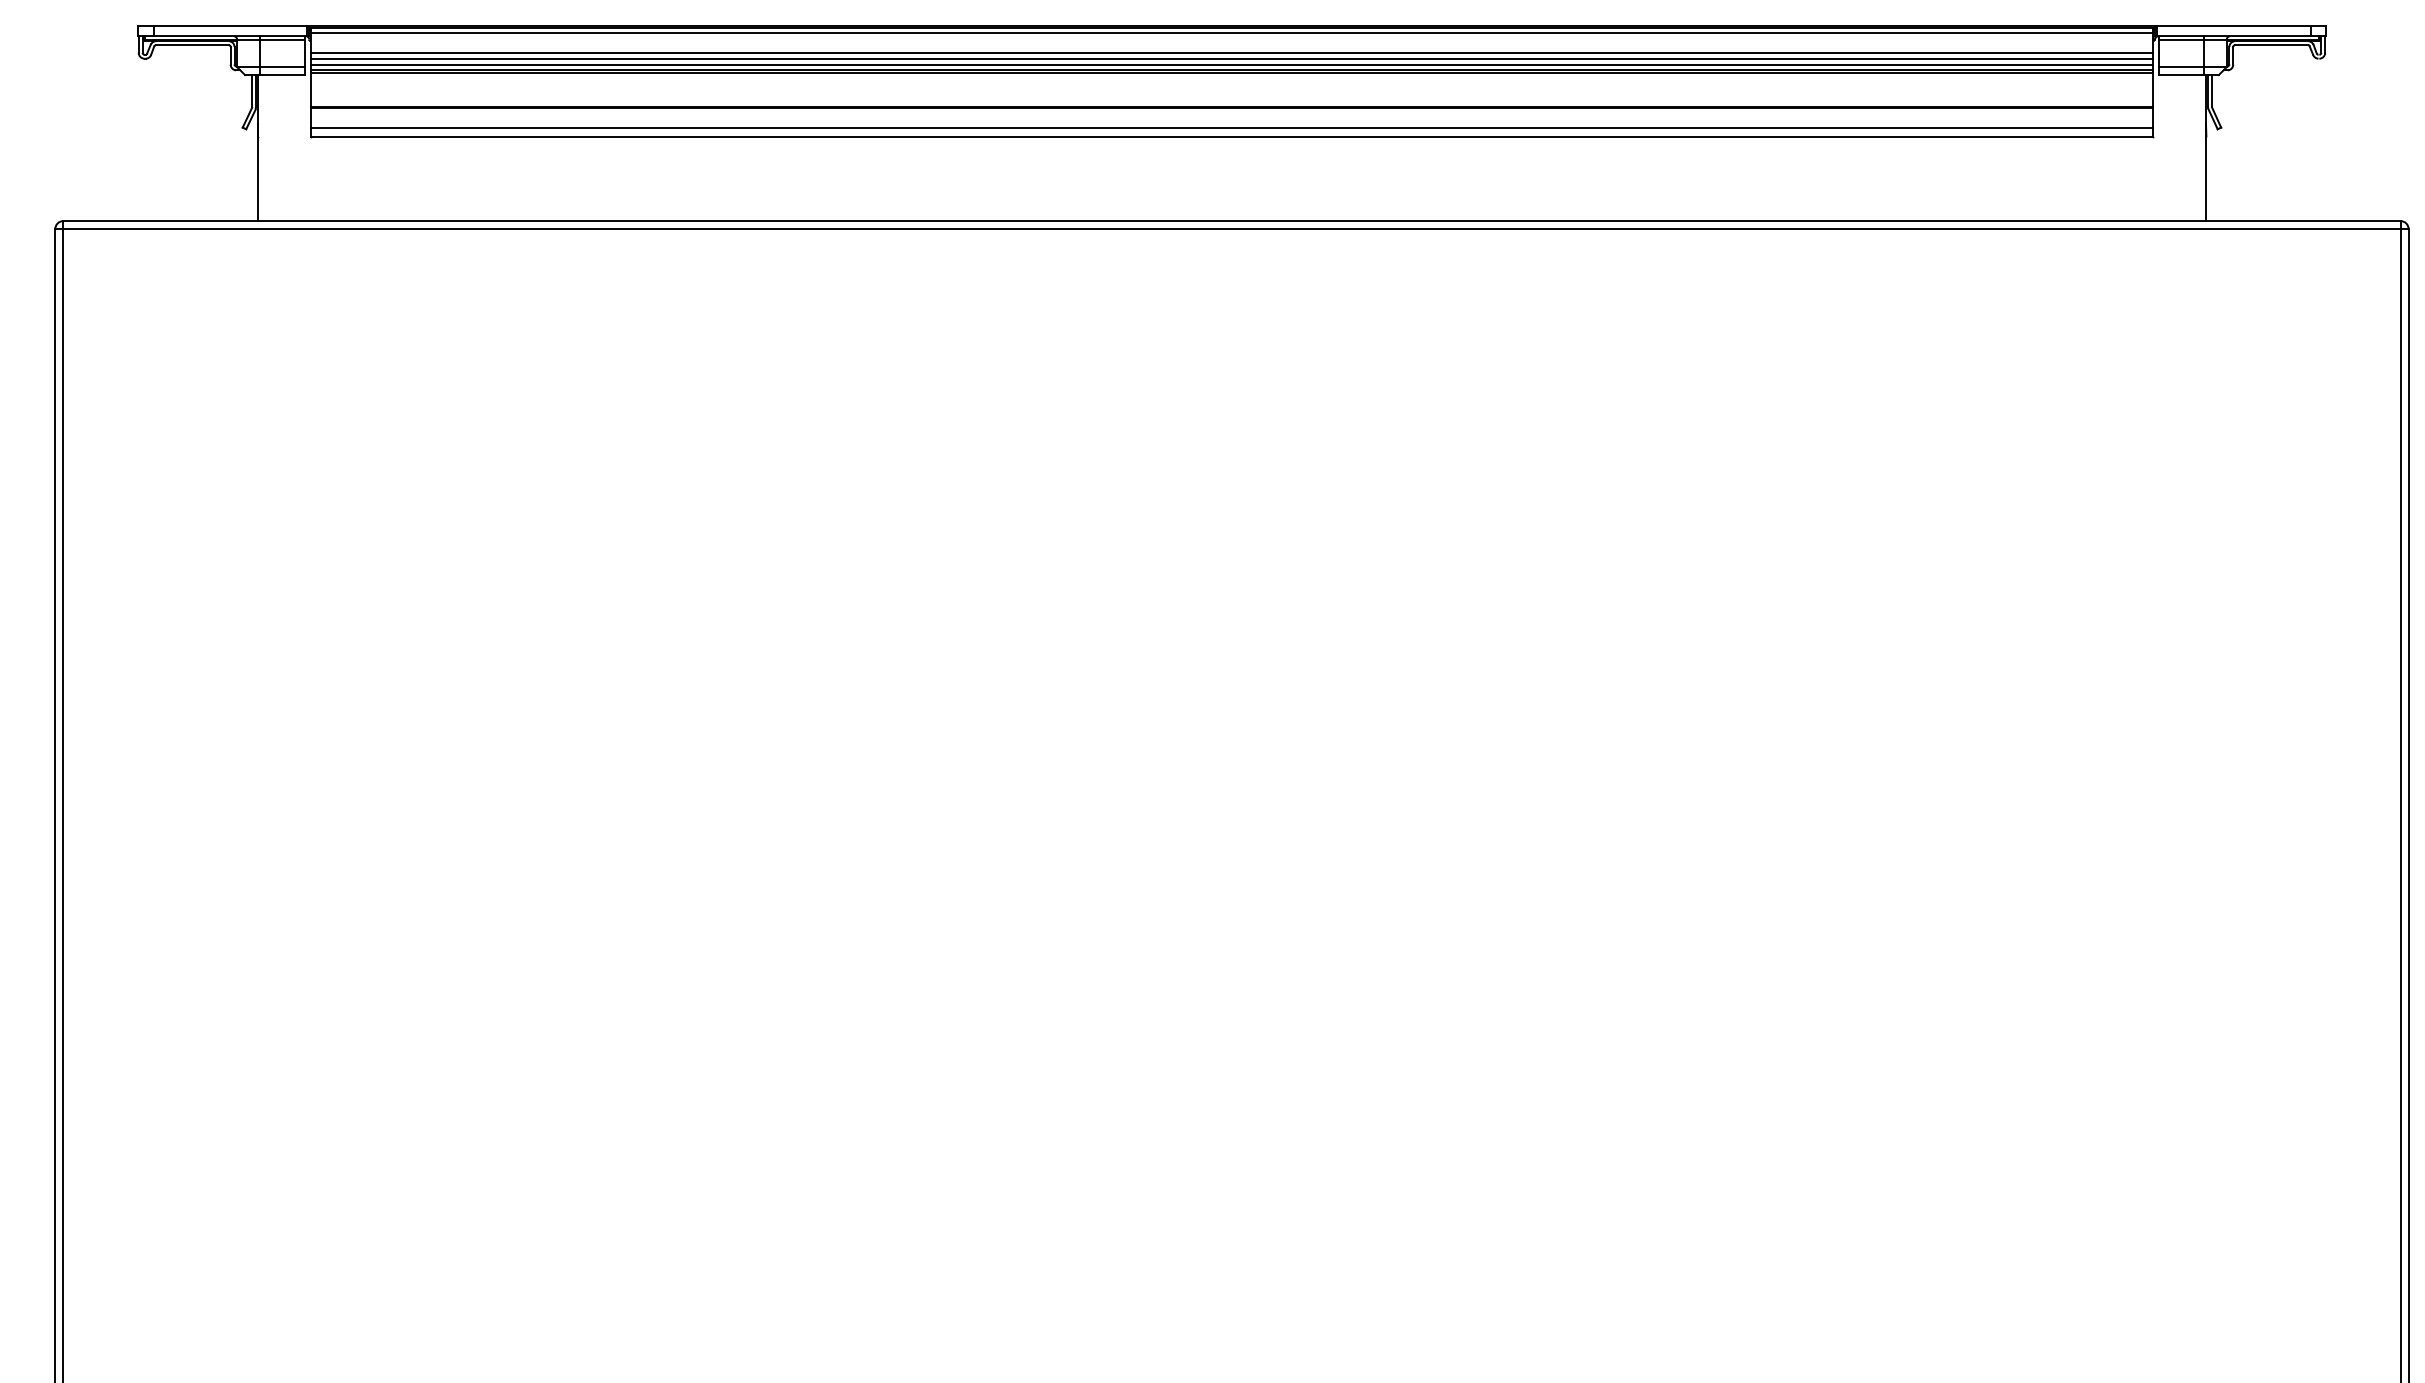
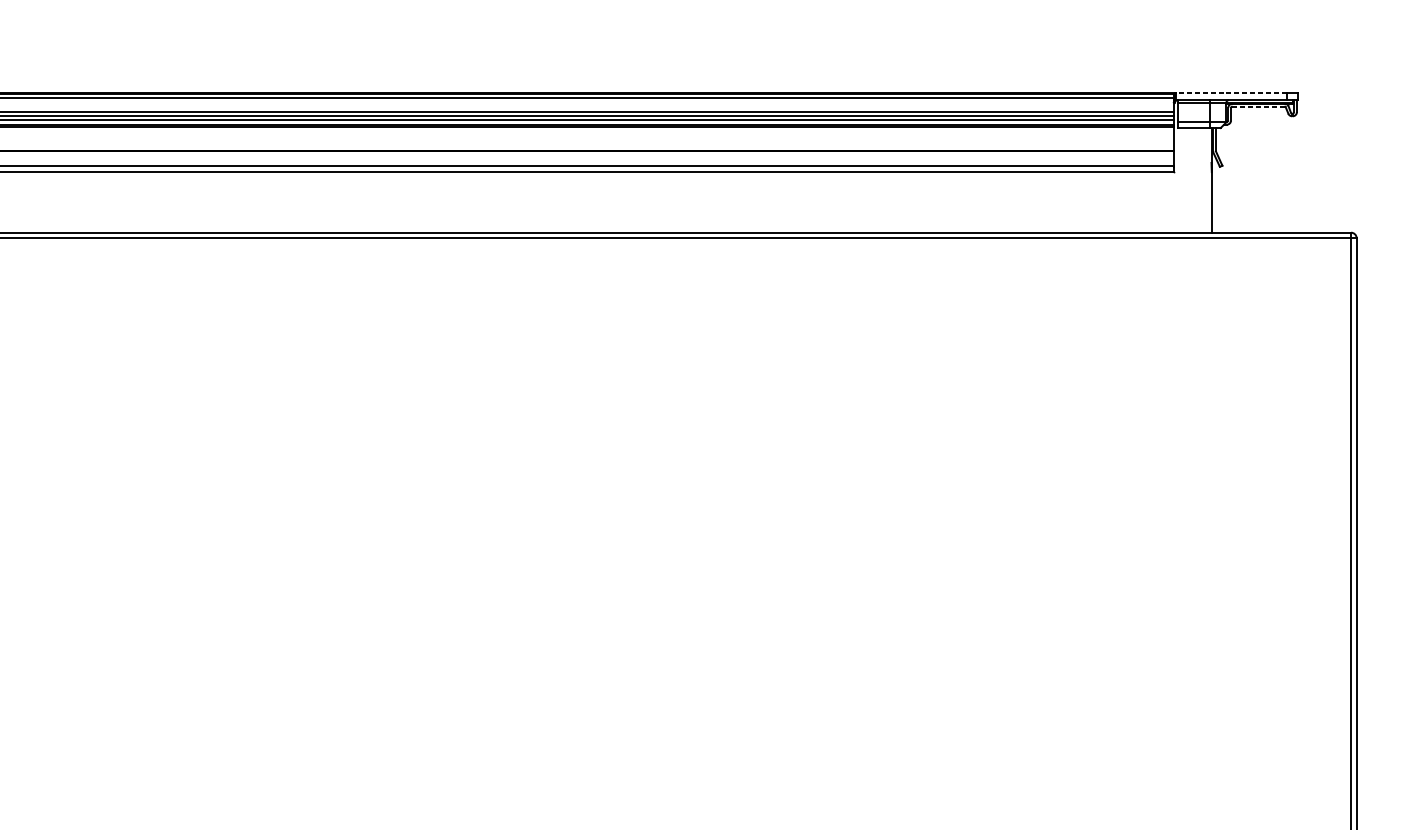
line: (2233, 26) -> (1231, 93), solid -> dashed
line: (2271, 45) -> (1258, 106), solid -> dashed

